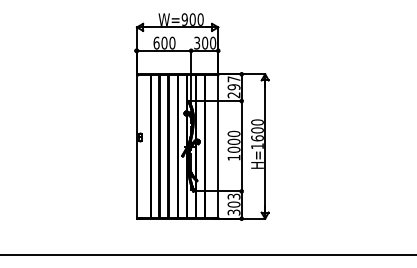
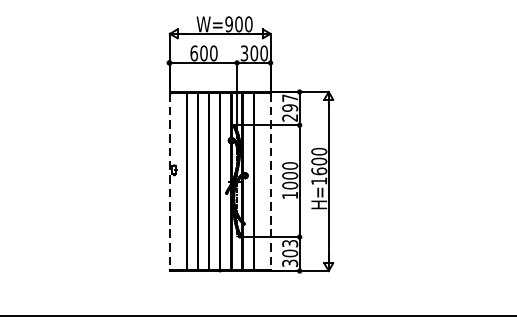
line: (137, 147) -> (170, 182), solid -> dashed
line: (218, 147) -> (270, 182), solid -> dashed

